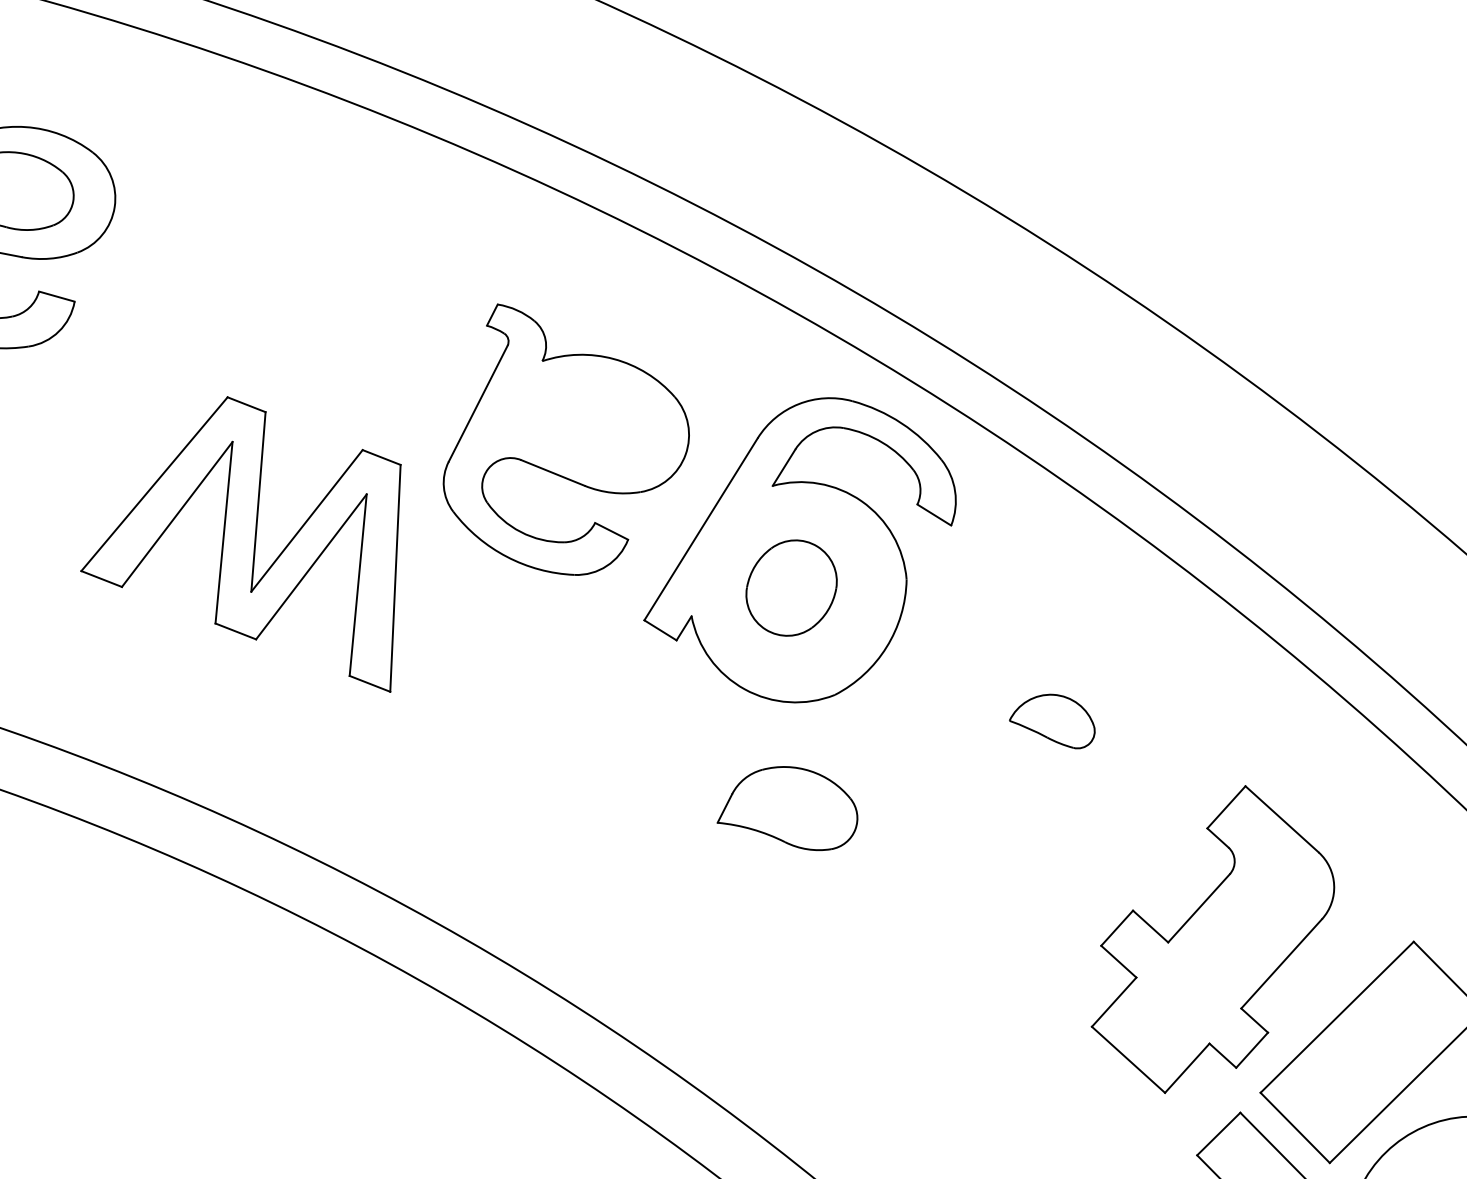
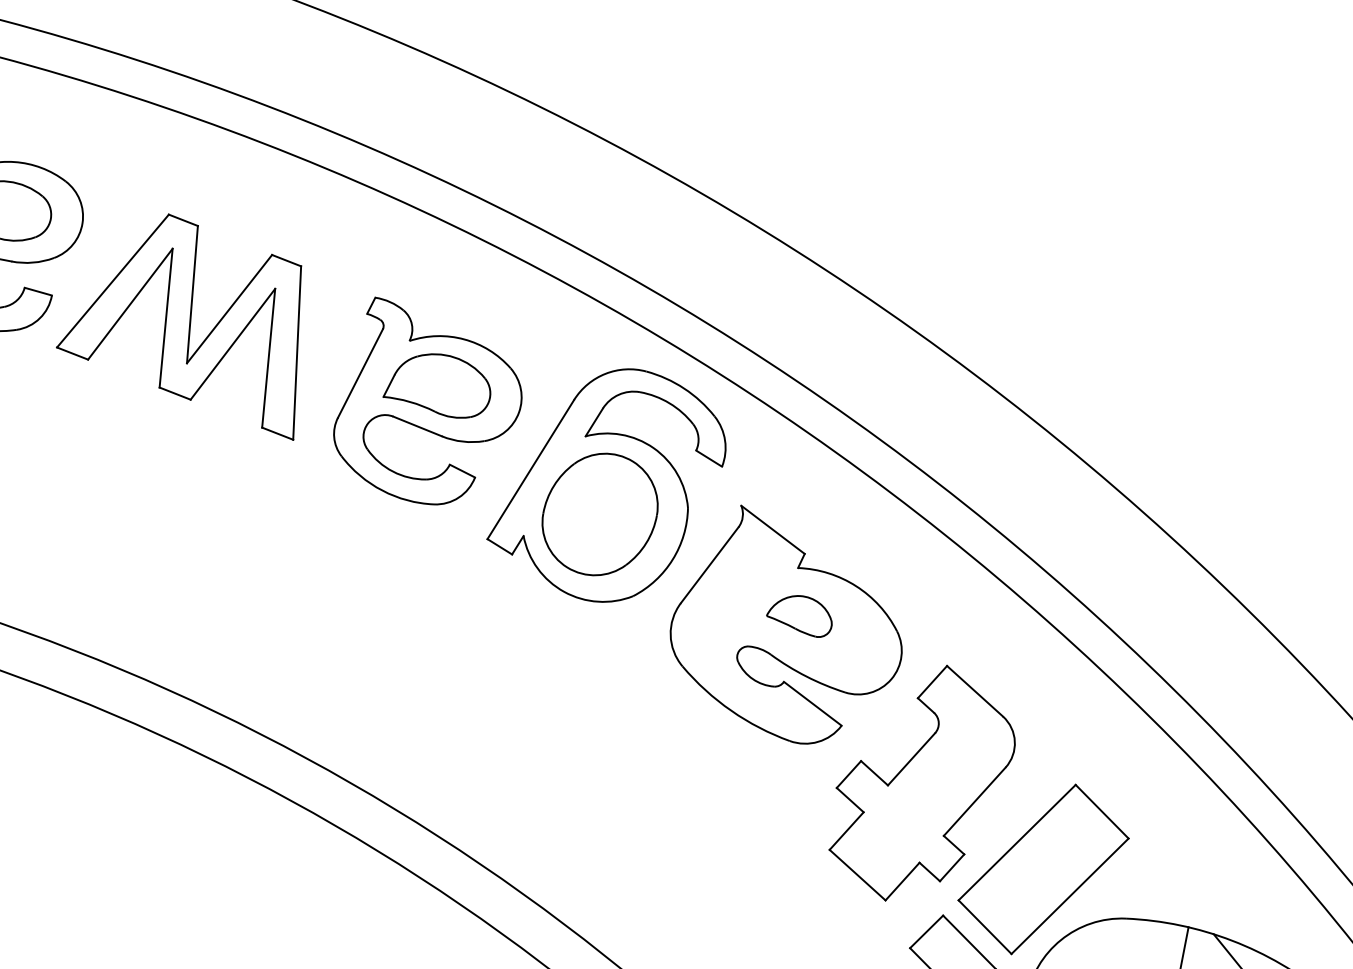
part: (241, 543) -> (179, 326), moved
part: (790, 588) -> (599, 514), size x1.67
part: (1034, 731) -> (785, 624), added
part: (786, 807) -> (436, 385), moved

